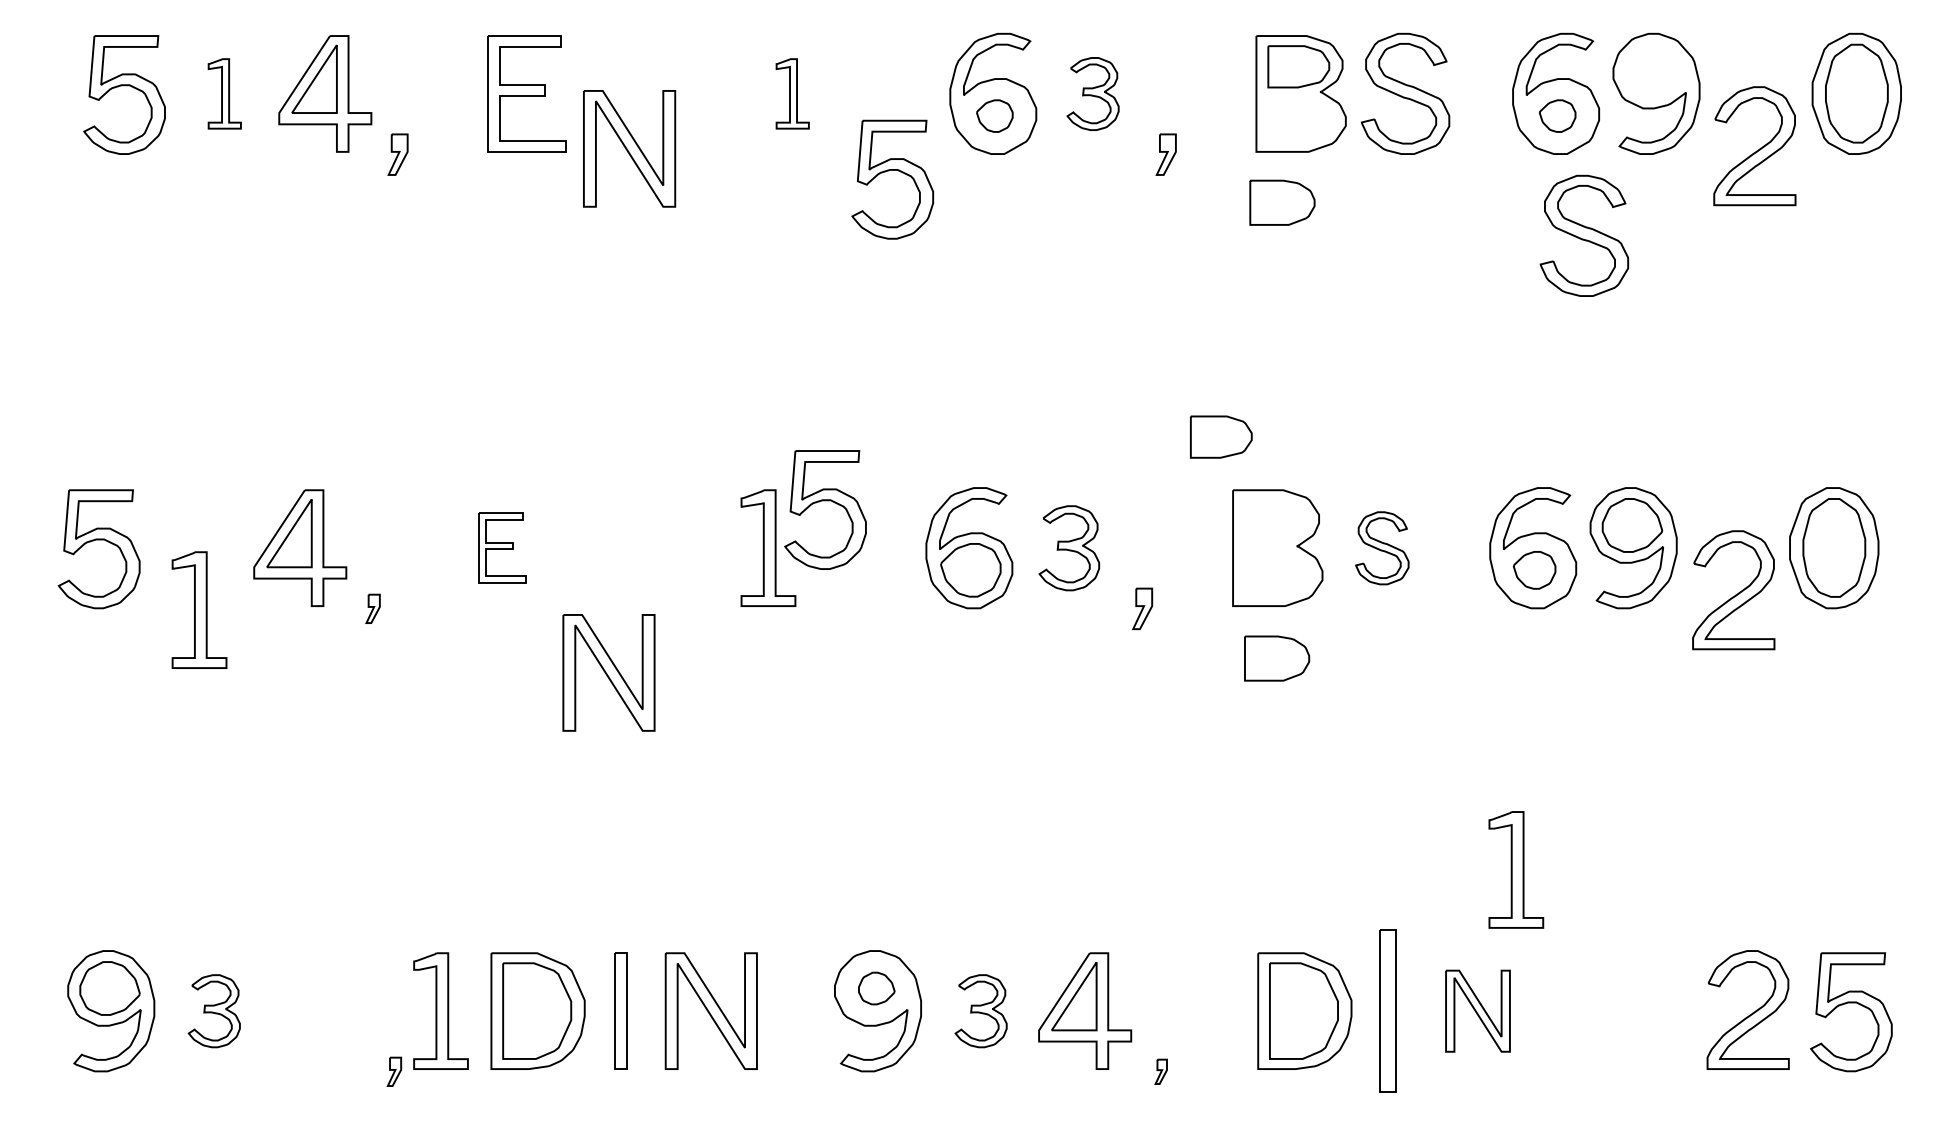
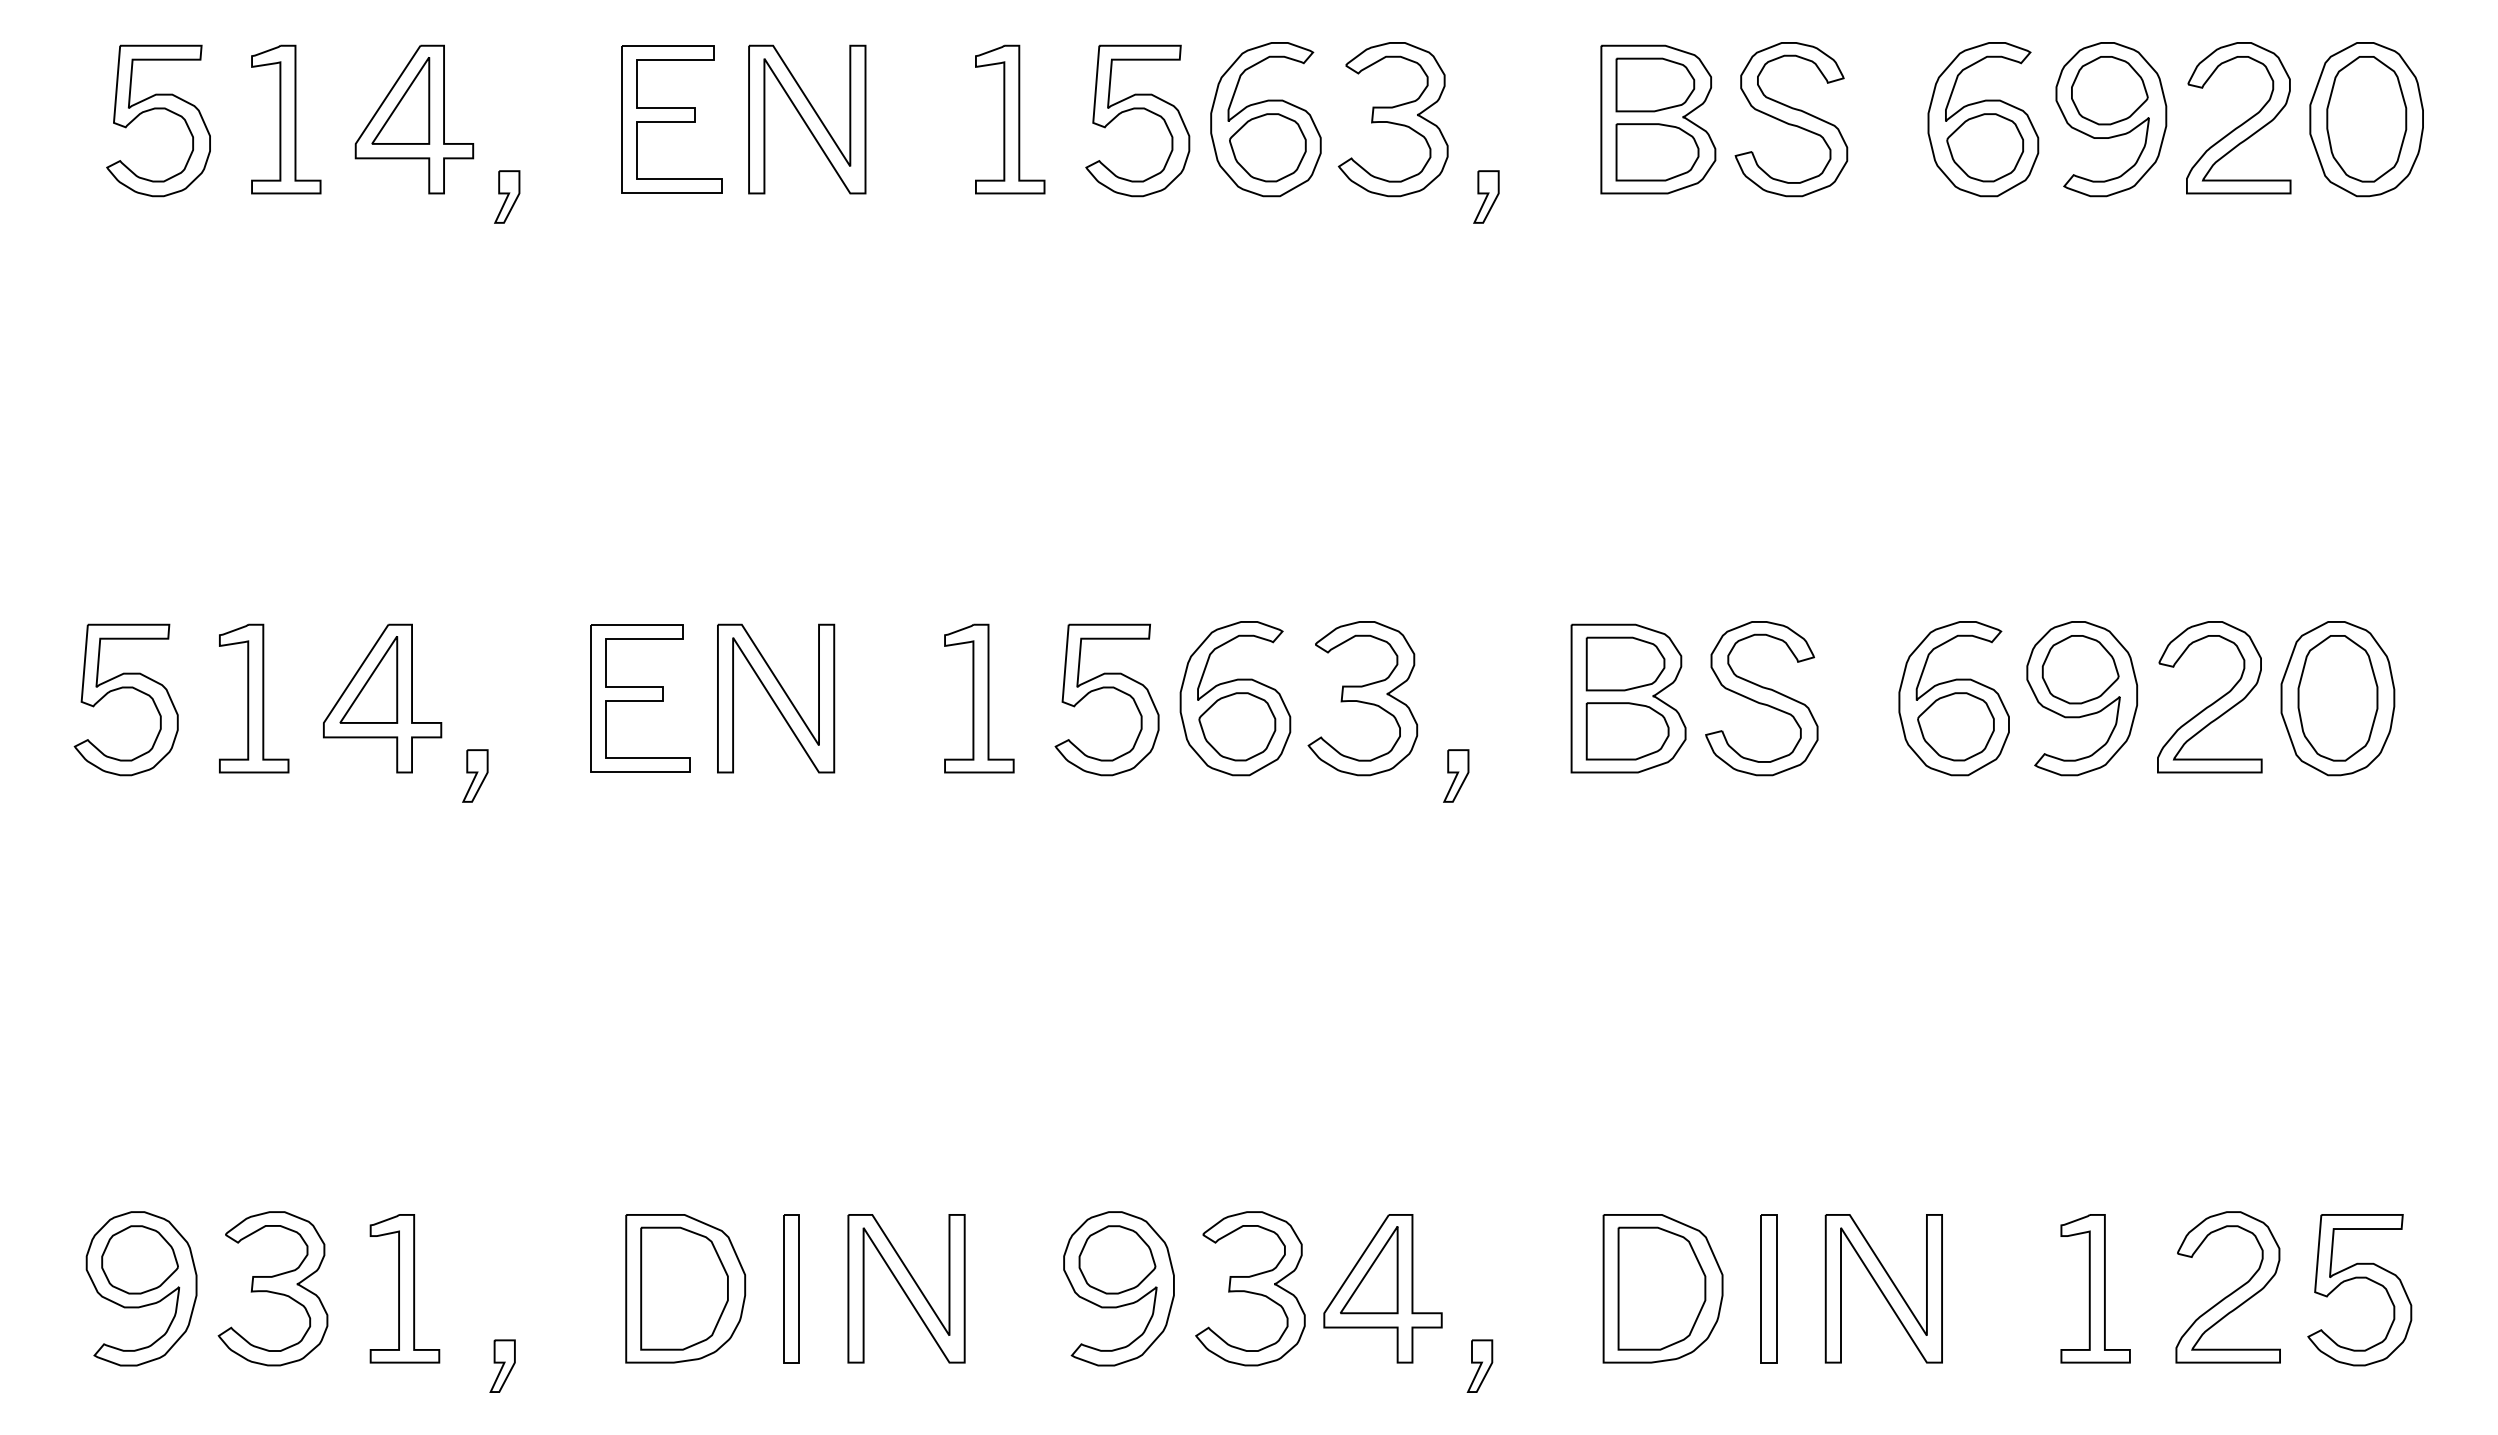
part: (1655, 71) -> (2109, 90), added
part: (224, 93) -> (286, 119), size x1.67
part: (792, 93) -> (1010, 119), size x1.67
part: (1092, 93) -> (1392, 119), size x1.67
part: (994, 115) -> (1267, 147), size x1.67
part: (1557, 115) -> (1985, 147), size x1.67
part: (1754, 146) -> (2238, 118), moved
part: (629, 148) -> (807, 119), moved
part: (892, 170) -> (1137, 109), moved
part: (1282, 202) -> (1657, 152), moved
part: (1584, 235) -> (2019, 300), removed
part: (1221, 436) -> (1625, 663), moved
part: (825, 501) -> (1106, 688), moved
part: (502, 548) -> (640, 698), size x1.67
part: (1069, 548) -> (1362, 698), size x1.43
part: (1382, 548) -> (1761, 698), size x1.67
part: (1534, 570) -> (1955, 726), size x1.43
part: (1735, 595) -> (2211, 703), moved
part: (373, 608) -> (475, 775), size x1.43
part: (199, 610) -> (254, 698), moved
part: (1276, 658) -> (1627, 731), moved
part: (609, 672) -> (776, 698), moved
part: (1516, 869) -> (2095, 1288), moved
part: (876, 988) -> (1117, 1259), size x1.67
part: (213, 1010) -> (272, 1288), size x1.67
part: (440, 1010) -> (404, 1288), moved
part: (981, 1010) -> (1250, 1288), size x1.67
part: (1387, 1010) -> (1768, 1288), size x0.71
part: (1477, 1010) -> (1883, 1288), size x1.43
part: (394, 1071) -> (502, 1365), size x1.43
part: (1160, 1071) -> (1479, 1365), size x1.67

